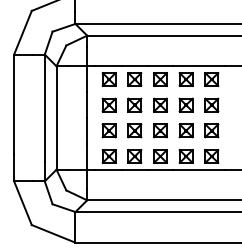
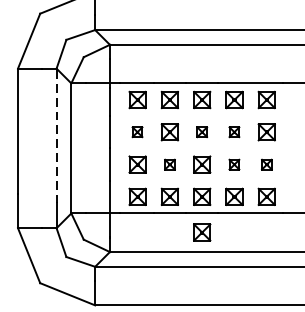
part: (108, 104) -> (136, 131), size x0.6
part: (160, 104) -> (202, 131), size x0.6
part: (185, 104) -> (233, 131), size x0.6
line: (44, 108) -> (56, 136), solid -> dashed
part: (134, 130) -> (169, 164), size x0.6
part: (185, 130) -> (233, 164), size x0.6
part: (211, 130) -> (266, 164), size x0.6
part: (160, 184) -> (202, 232), added

